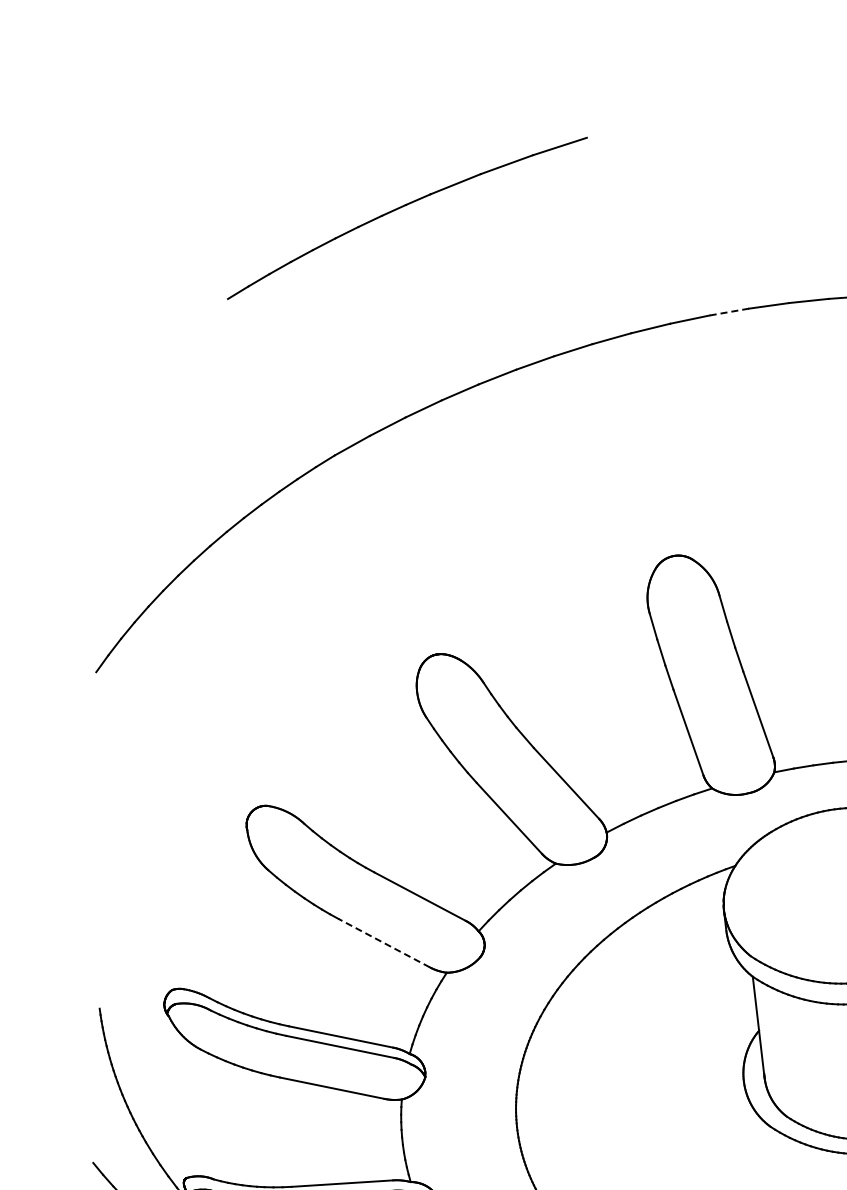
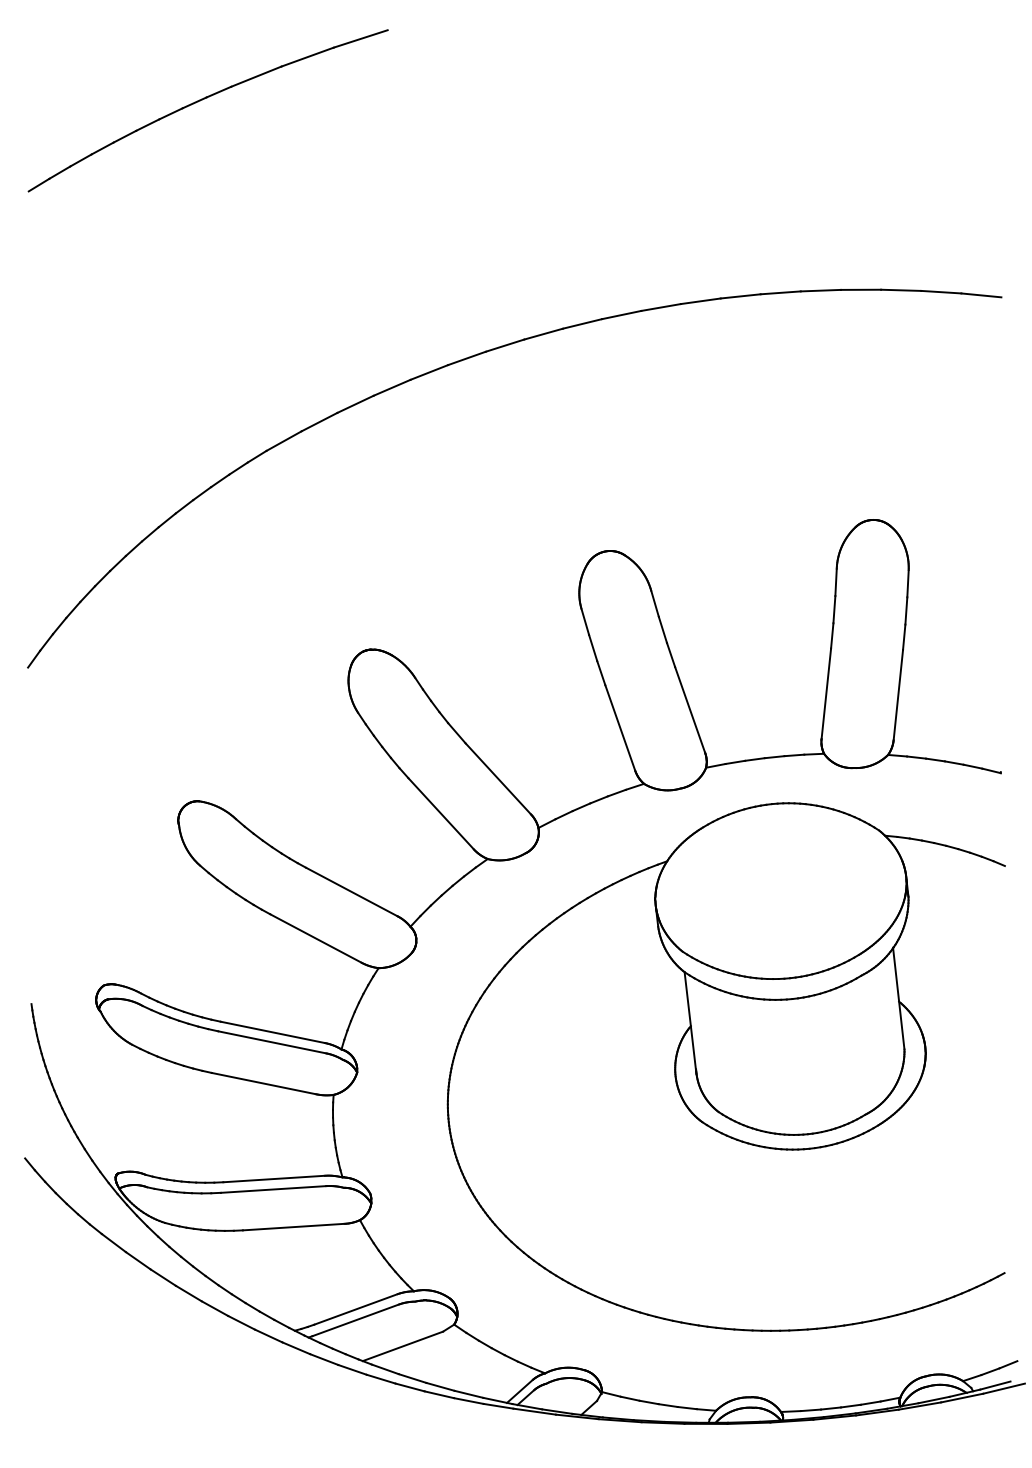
part: (401, 208) -> (202, 100), moved
line: (728, 312) -> (660, 307), dashed -> solid
line: (383, 943) -> (315, 938), dashed -> solid

